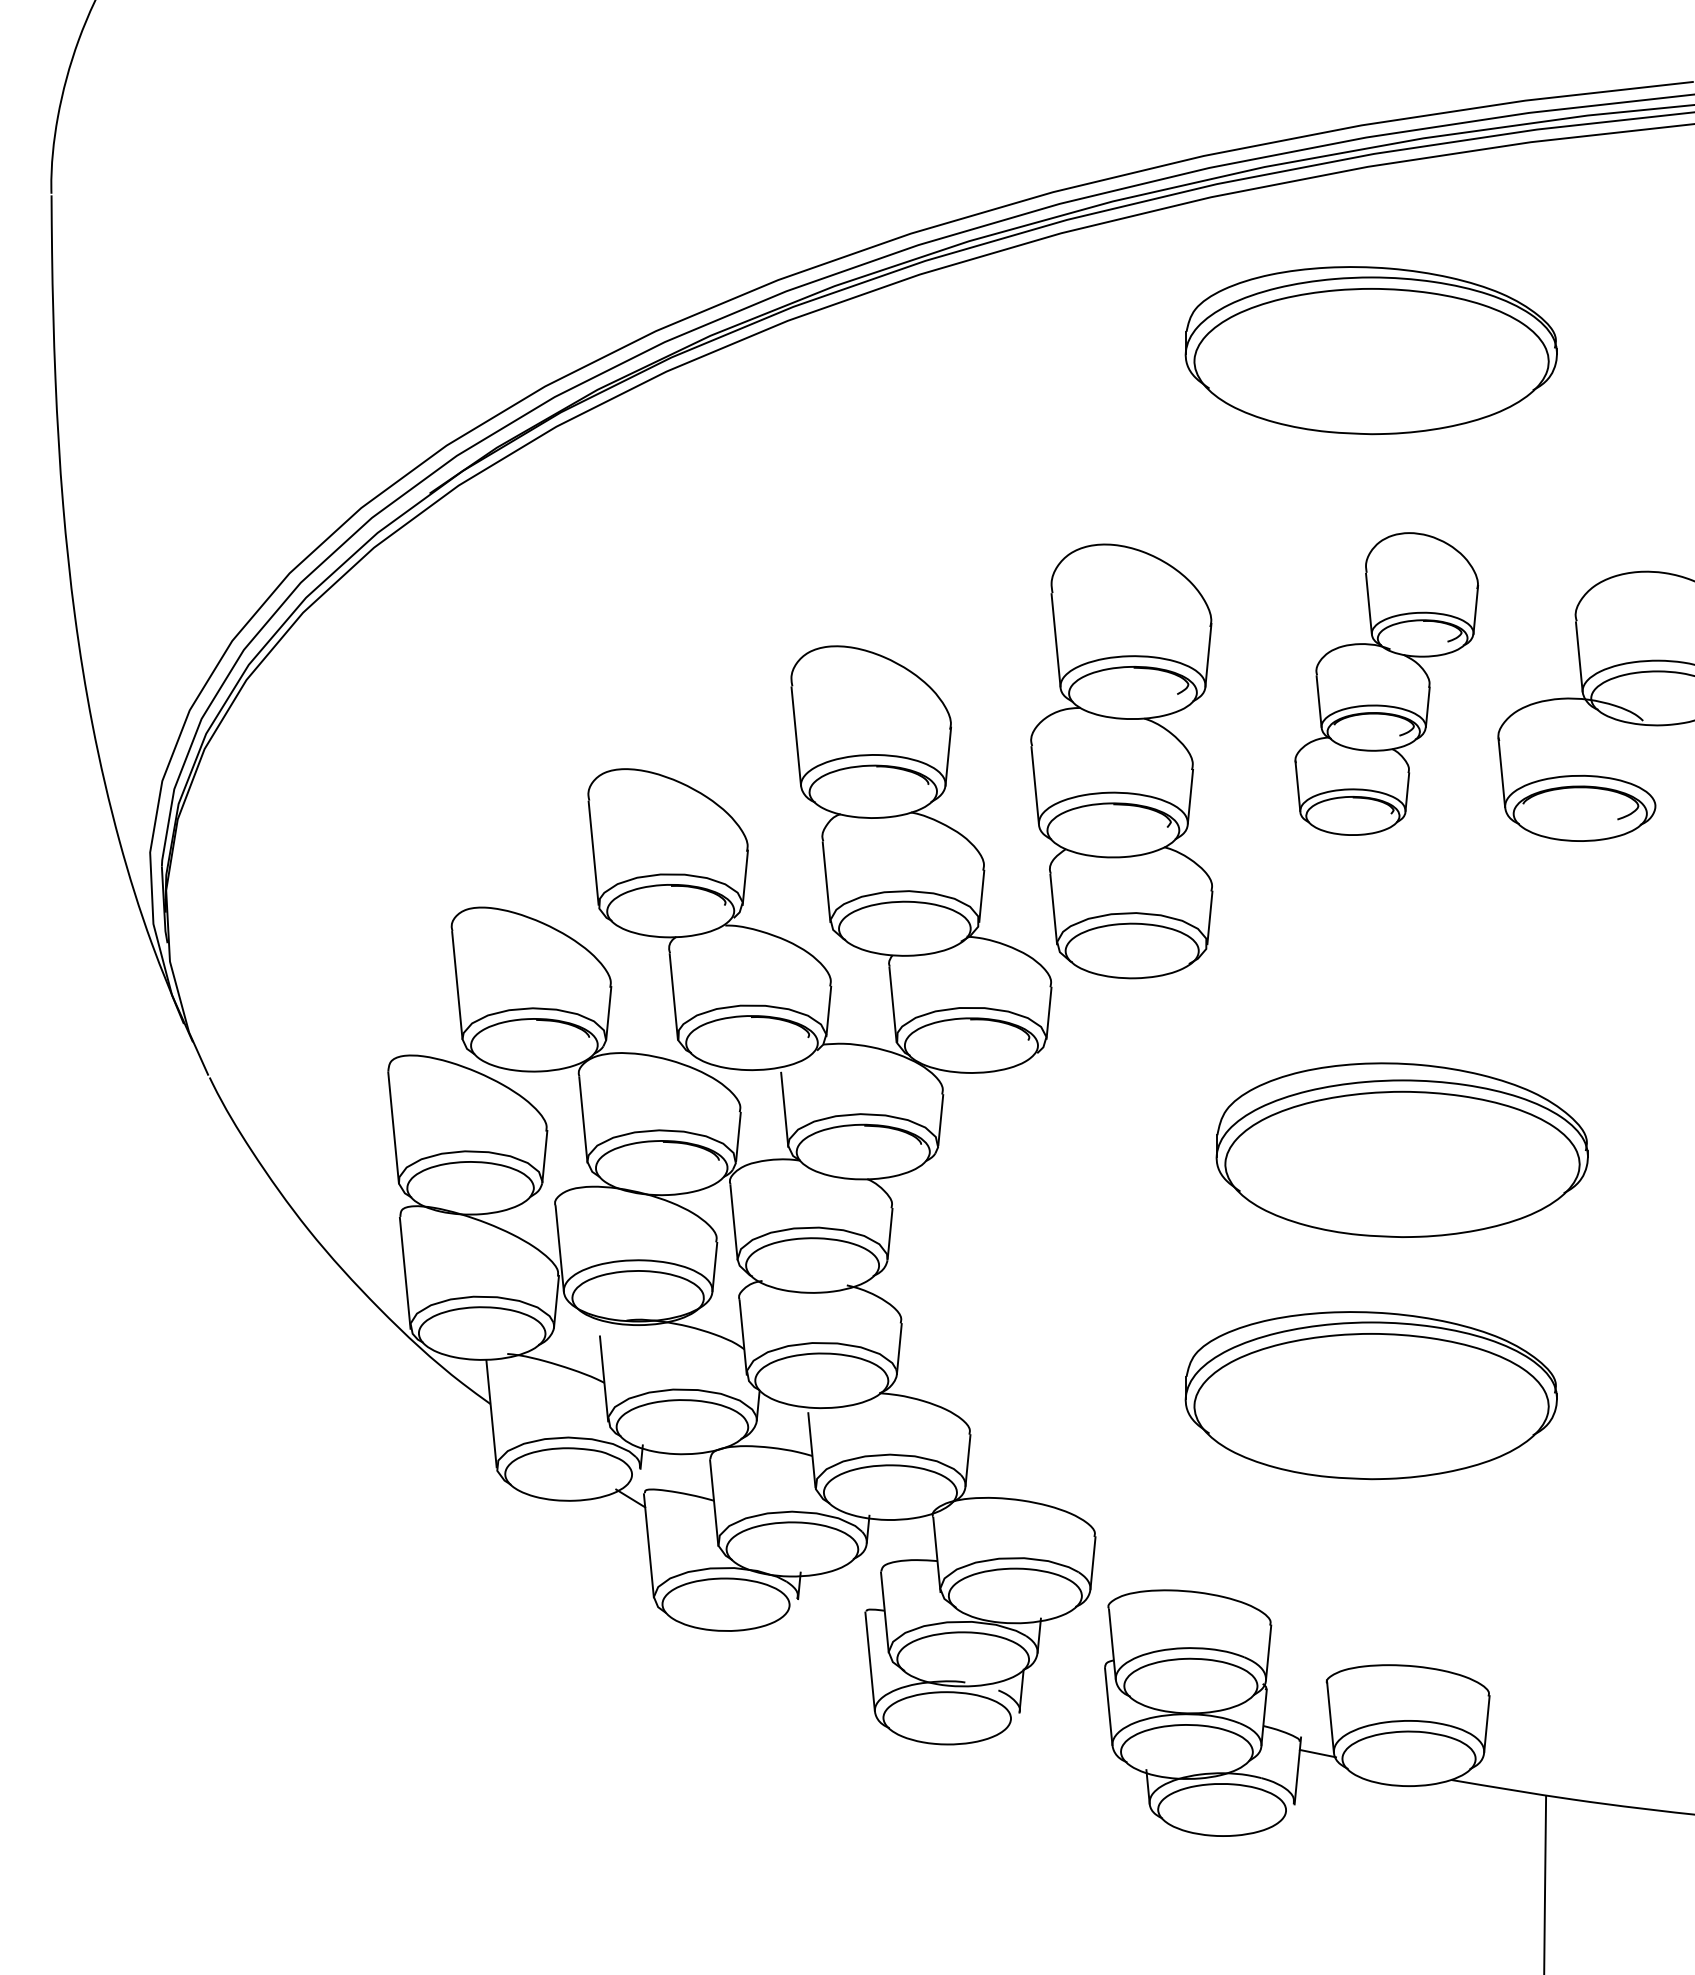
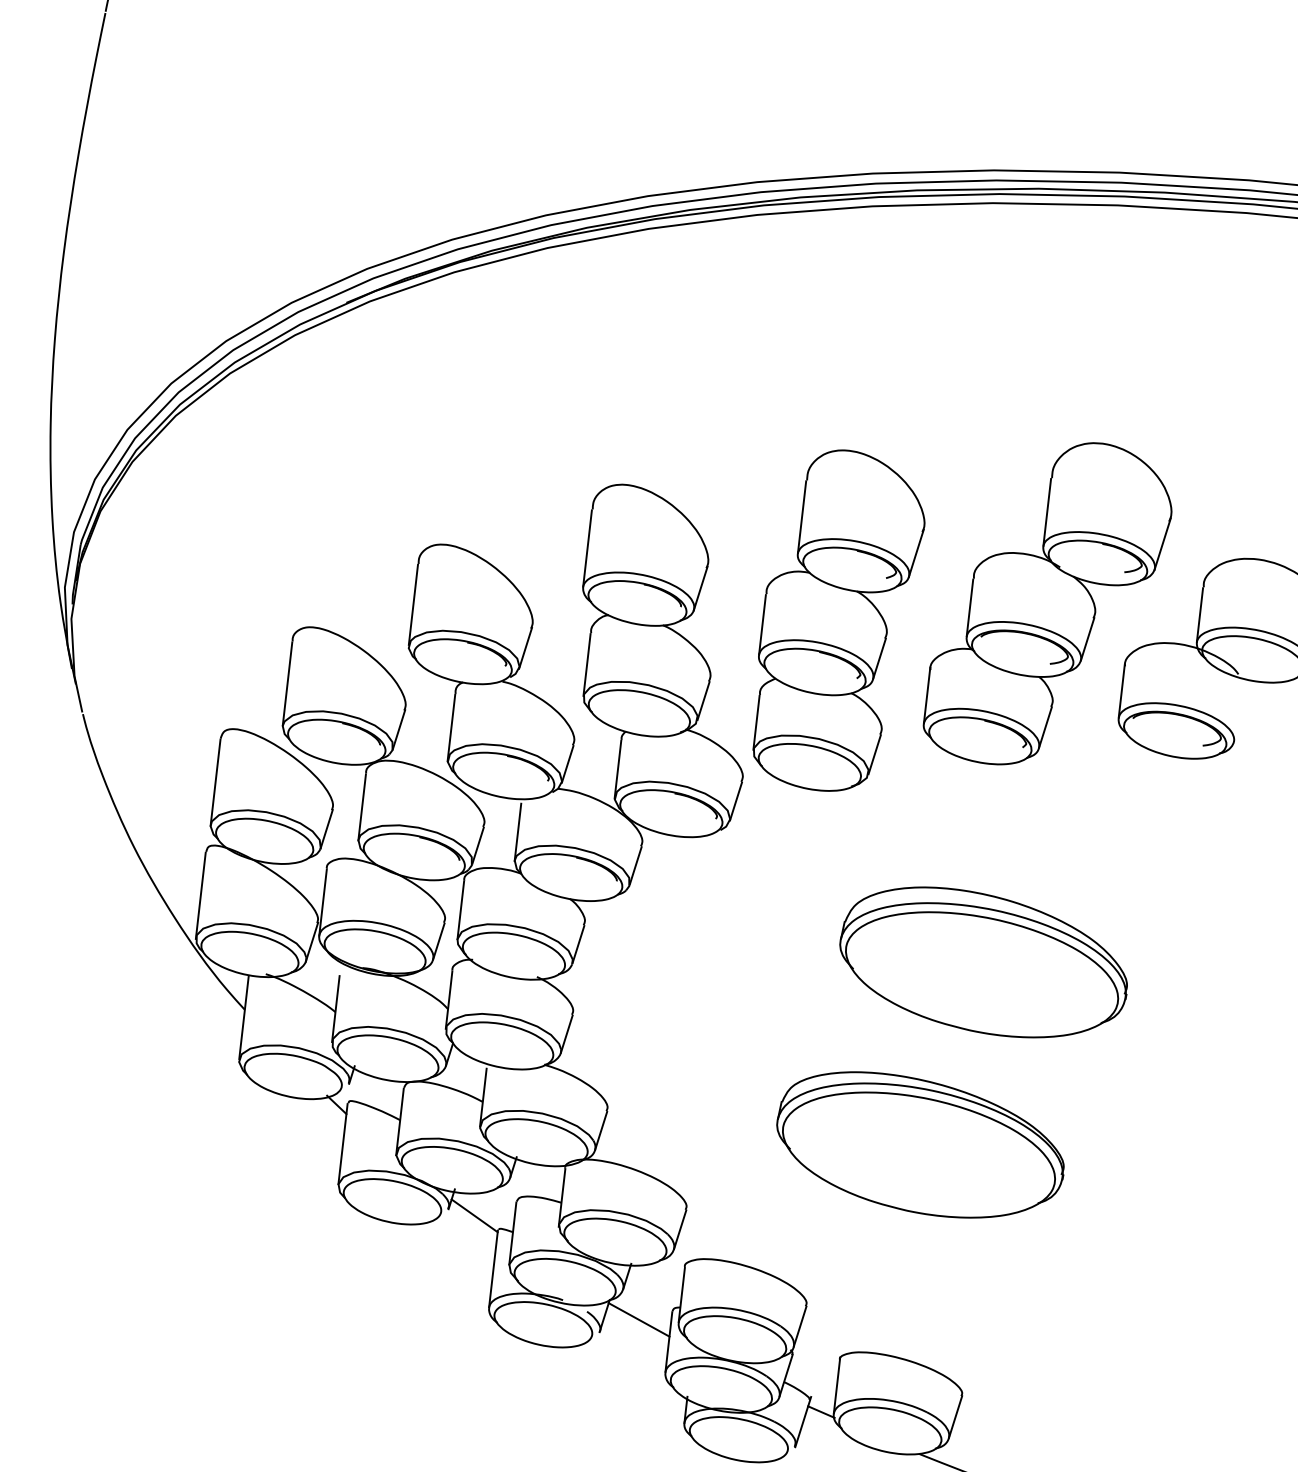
part: (1370, 350) -> (1089, 346), removed
part: (1386, 683) -> (1048, 603), size x1.43
line: (832, 1600) -> (474, 1215), added
line: (1065, 1686) -> (639, 1319), added

